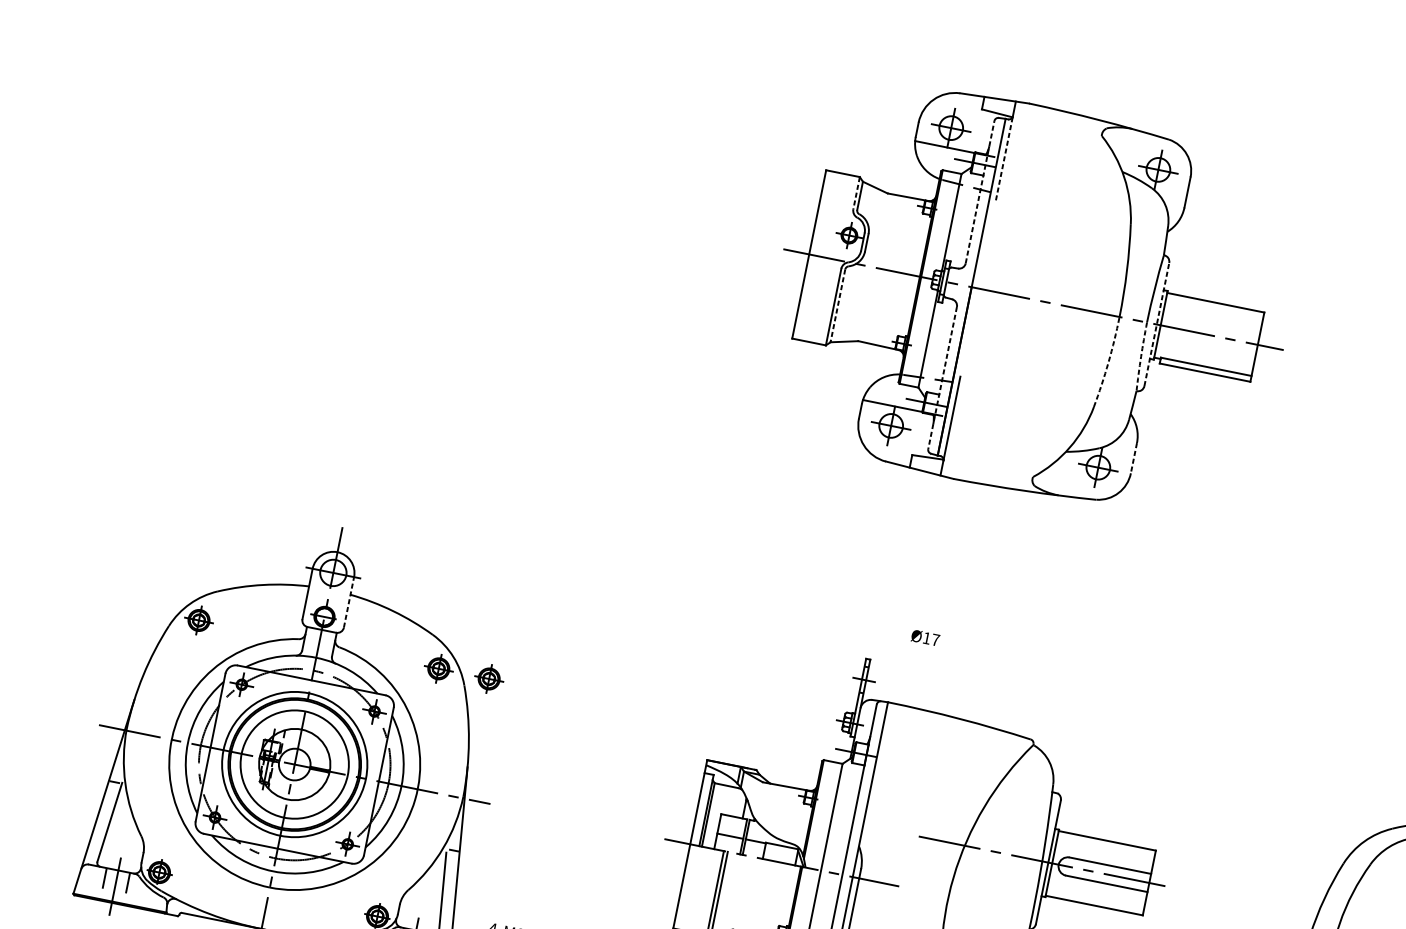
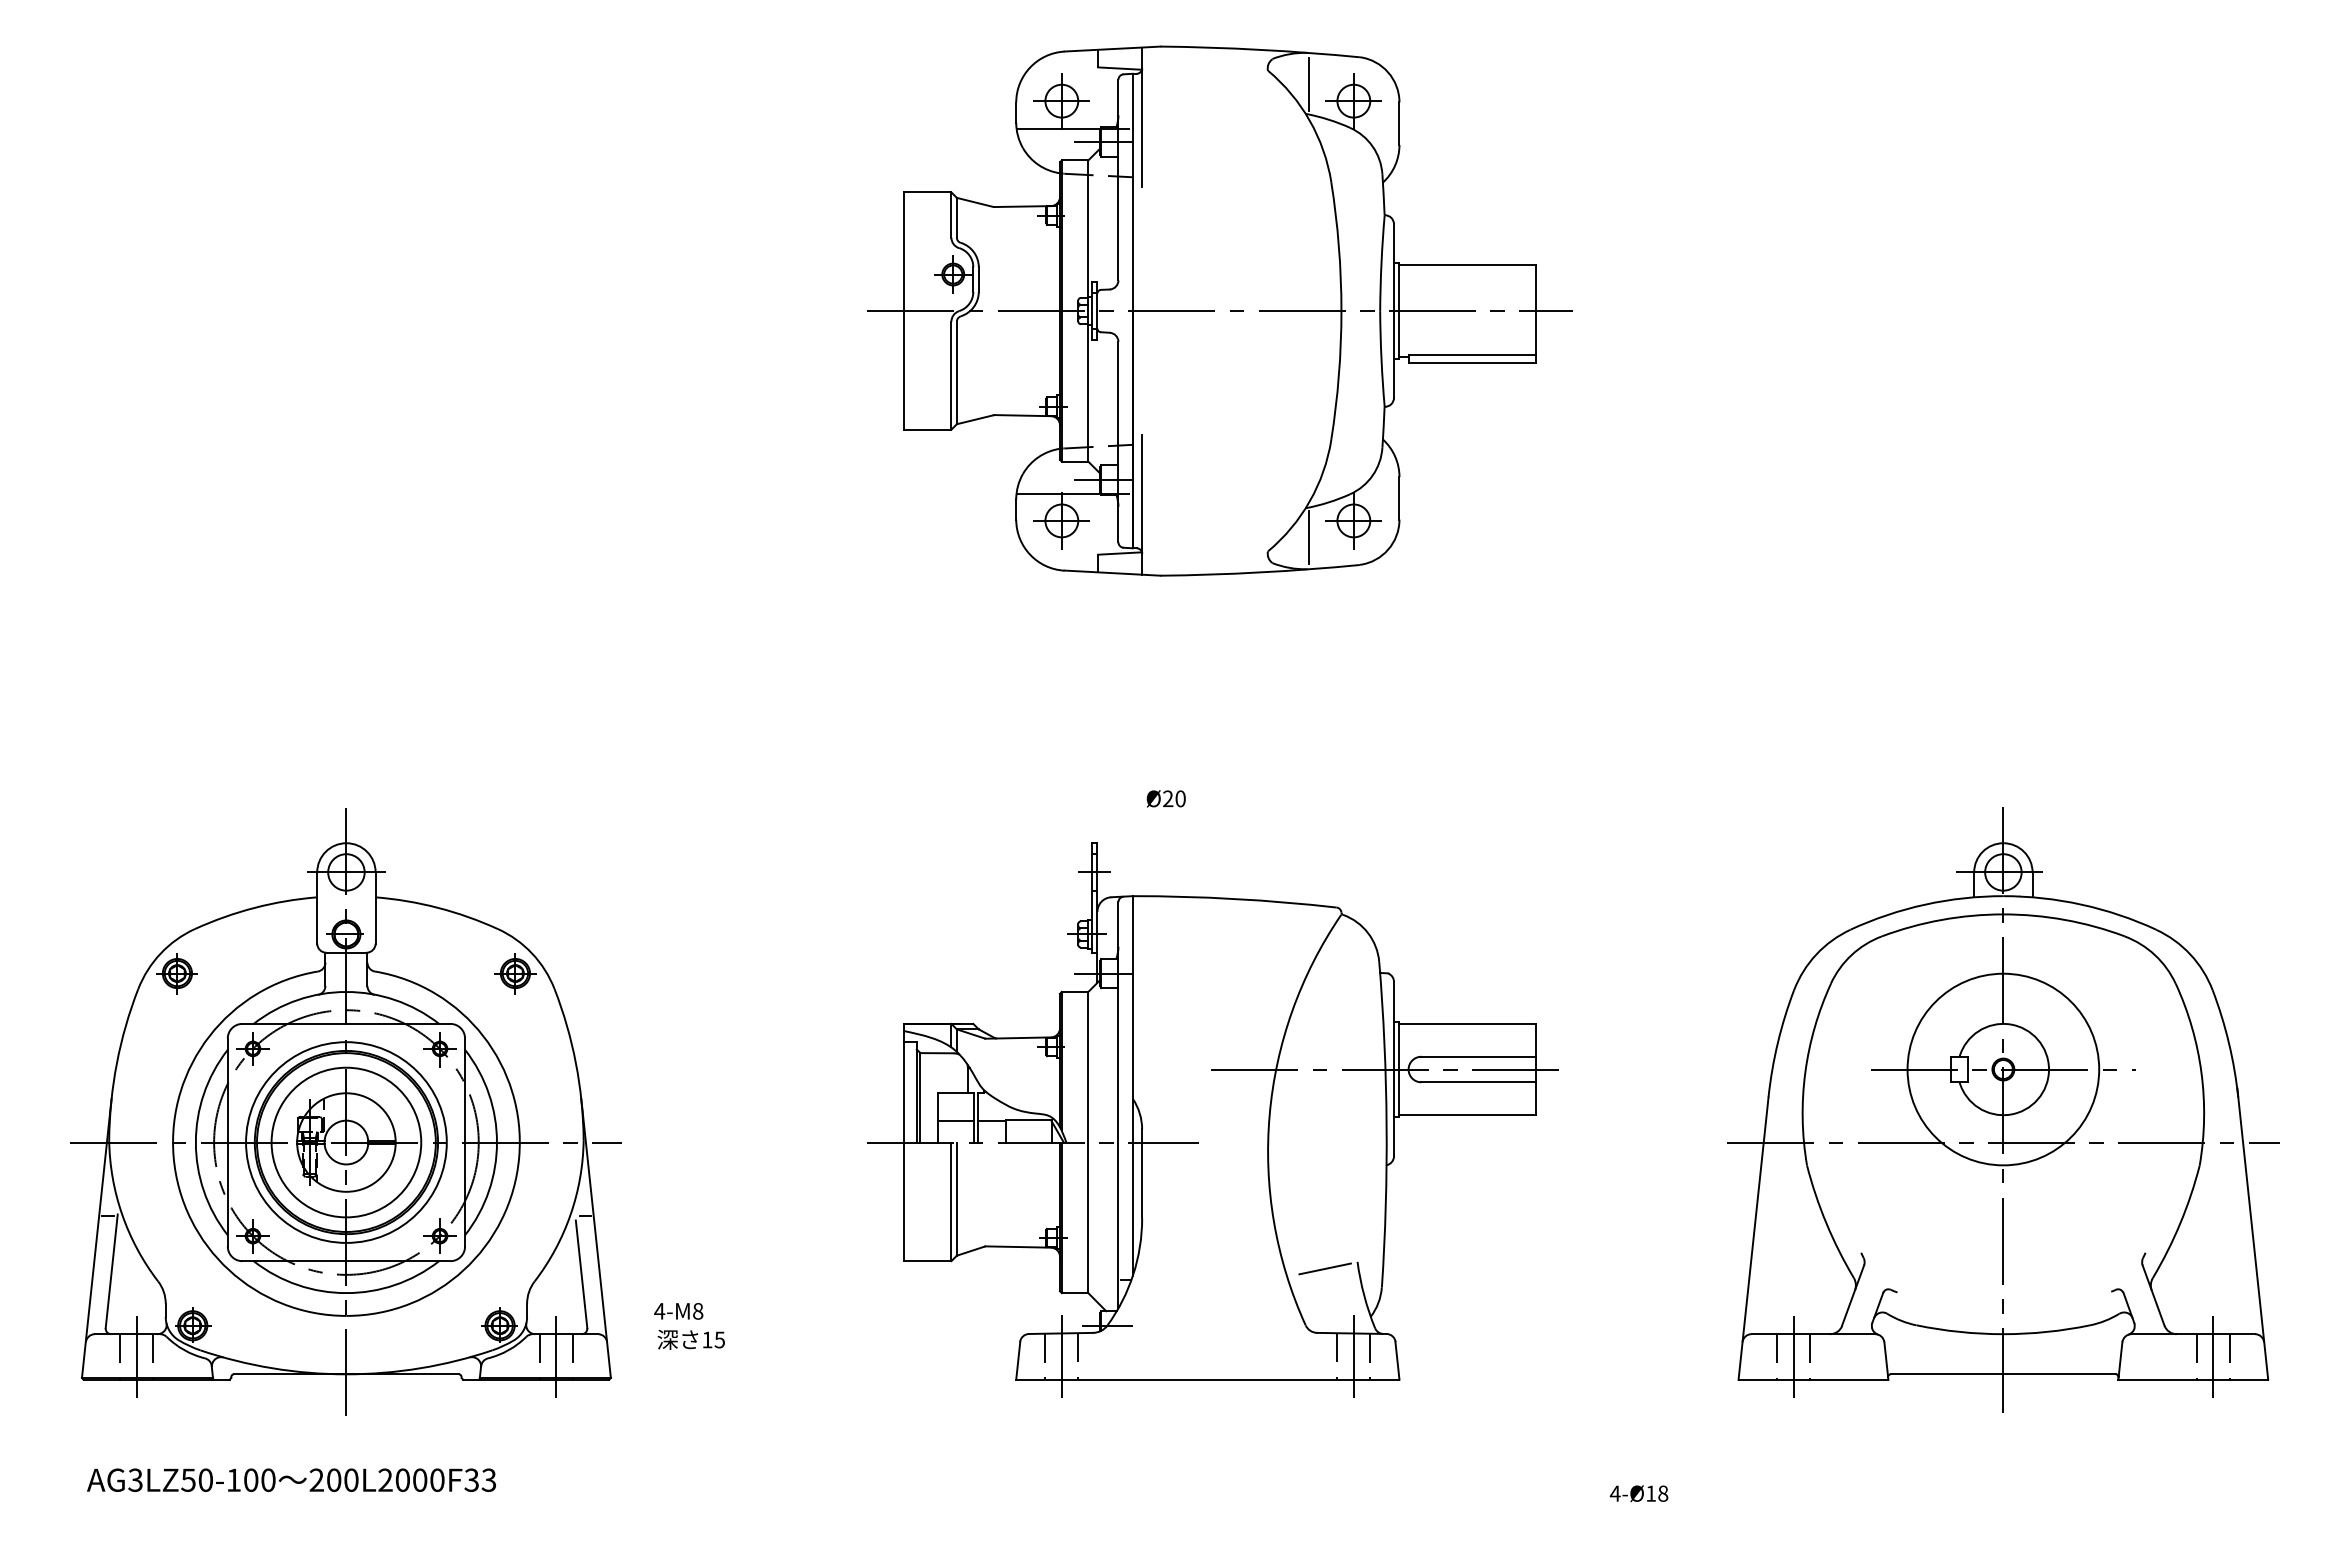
line: (1129, 151) -> (1309, 84), added
line: (1004, 158) -> (1142, 127), dashed -> solid
line: (980, 191) -> (1118, 179), dashed -> solid
line: (856, 193) -> (951, 215), dashed -> solid
line: (837, 306) -> (956, 373), dashed -> solid
line: (1157, 324) -> (1394, 311), dashed -> solid
arc: (1141, 357) -> (1381, 359), dashed -> solid
arc: (1108, 362) -> (1338, 375), dashed -> solid
line: (942, 378) -> (1118, 442), dashed -> solid
line: (1133, 458) -> (1399, 498), dashed -> solid
line: (1064, 473) -> (1309, 537), added
line: (348, 602) -> (375, 908), dashed -> solid
text: (931, 638) -> (1174, 798), Ø17 -> Ø20
part: (489, 678) -> (586, 973), removed

